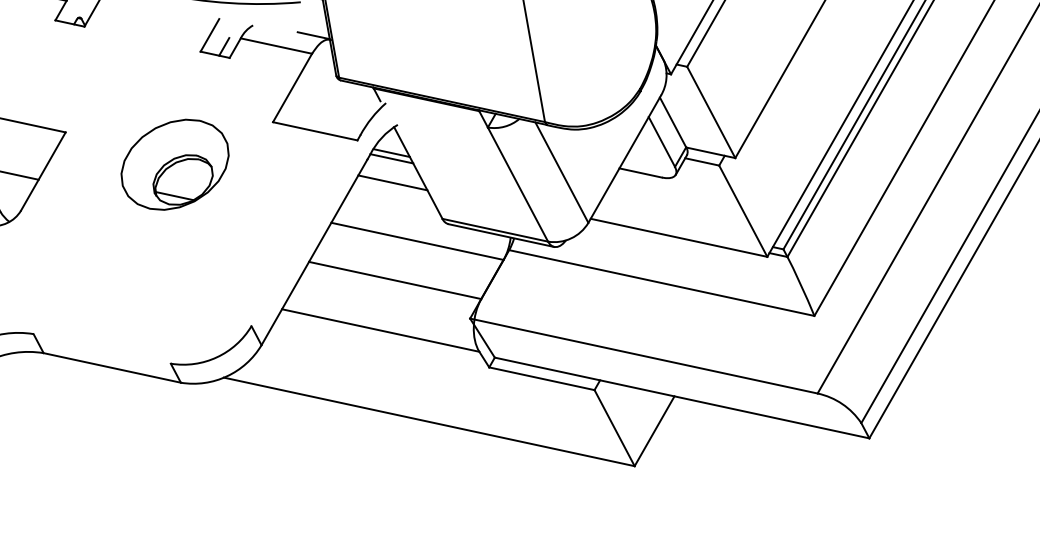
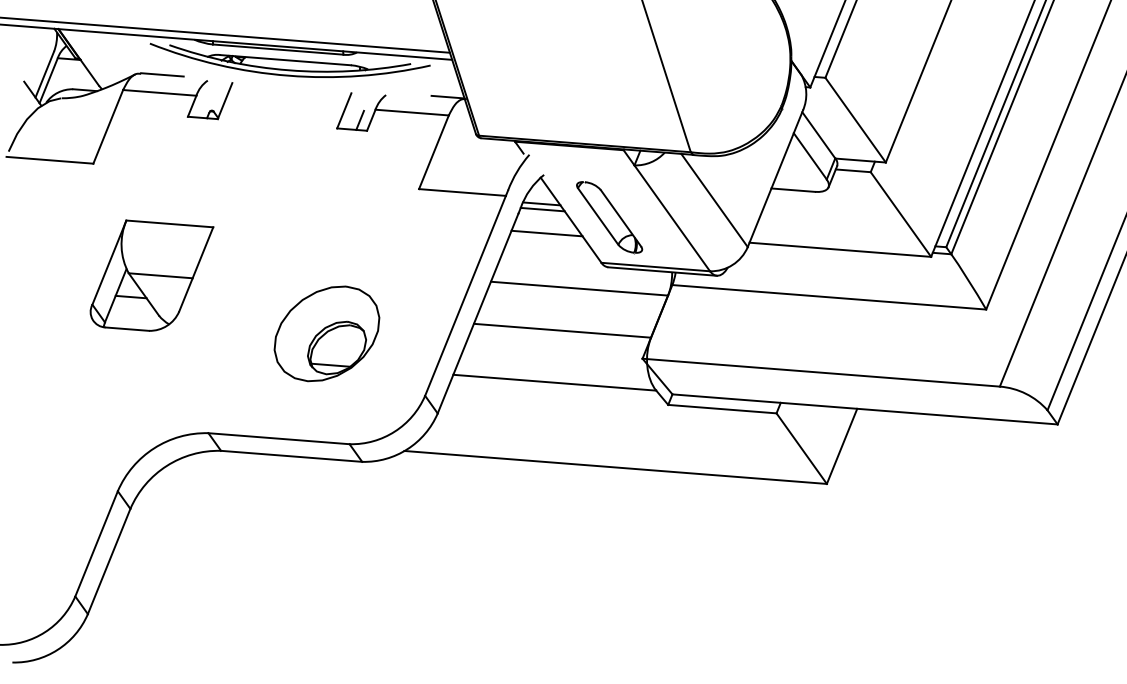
part: (174, 164) -> (326, 333), moved
part: (456, 175) -> (609, 217), added
line: (304, 232) -> (465, 295), added
line: (101, 348) -> (278, 438), added

